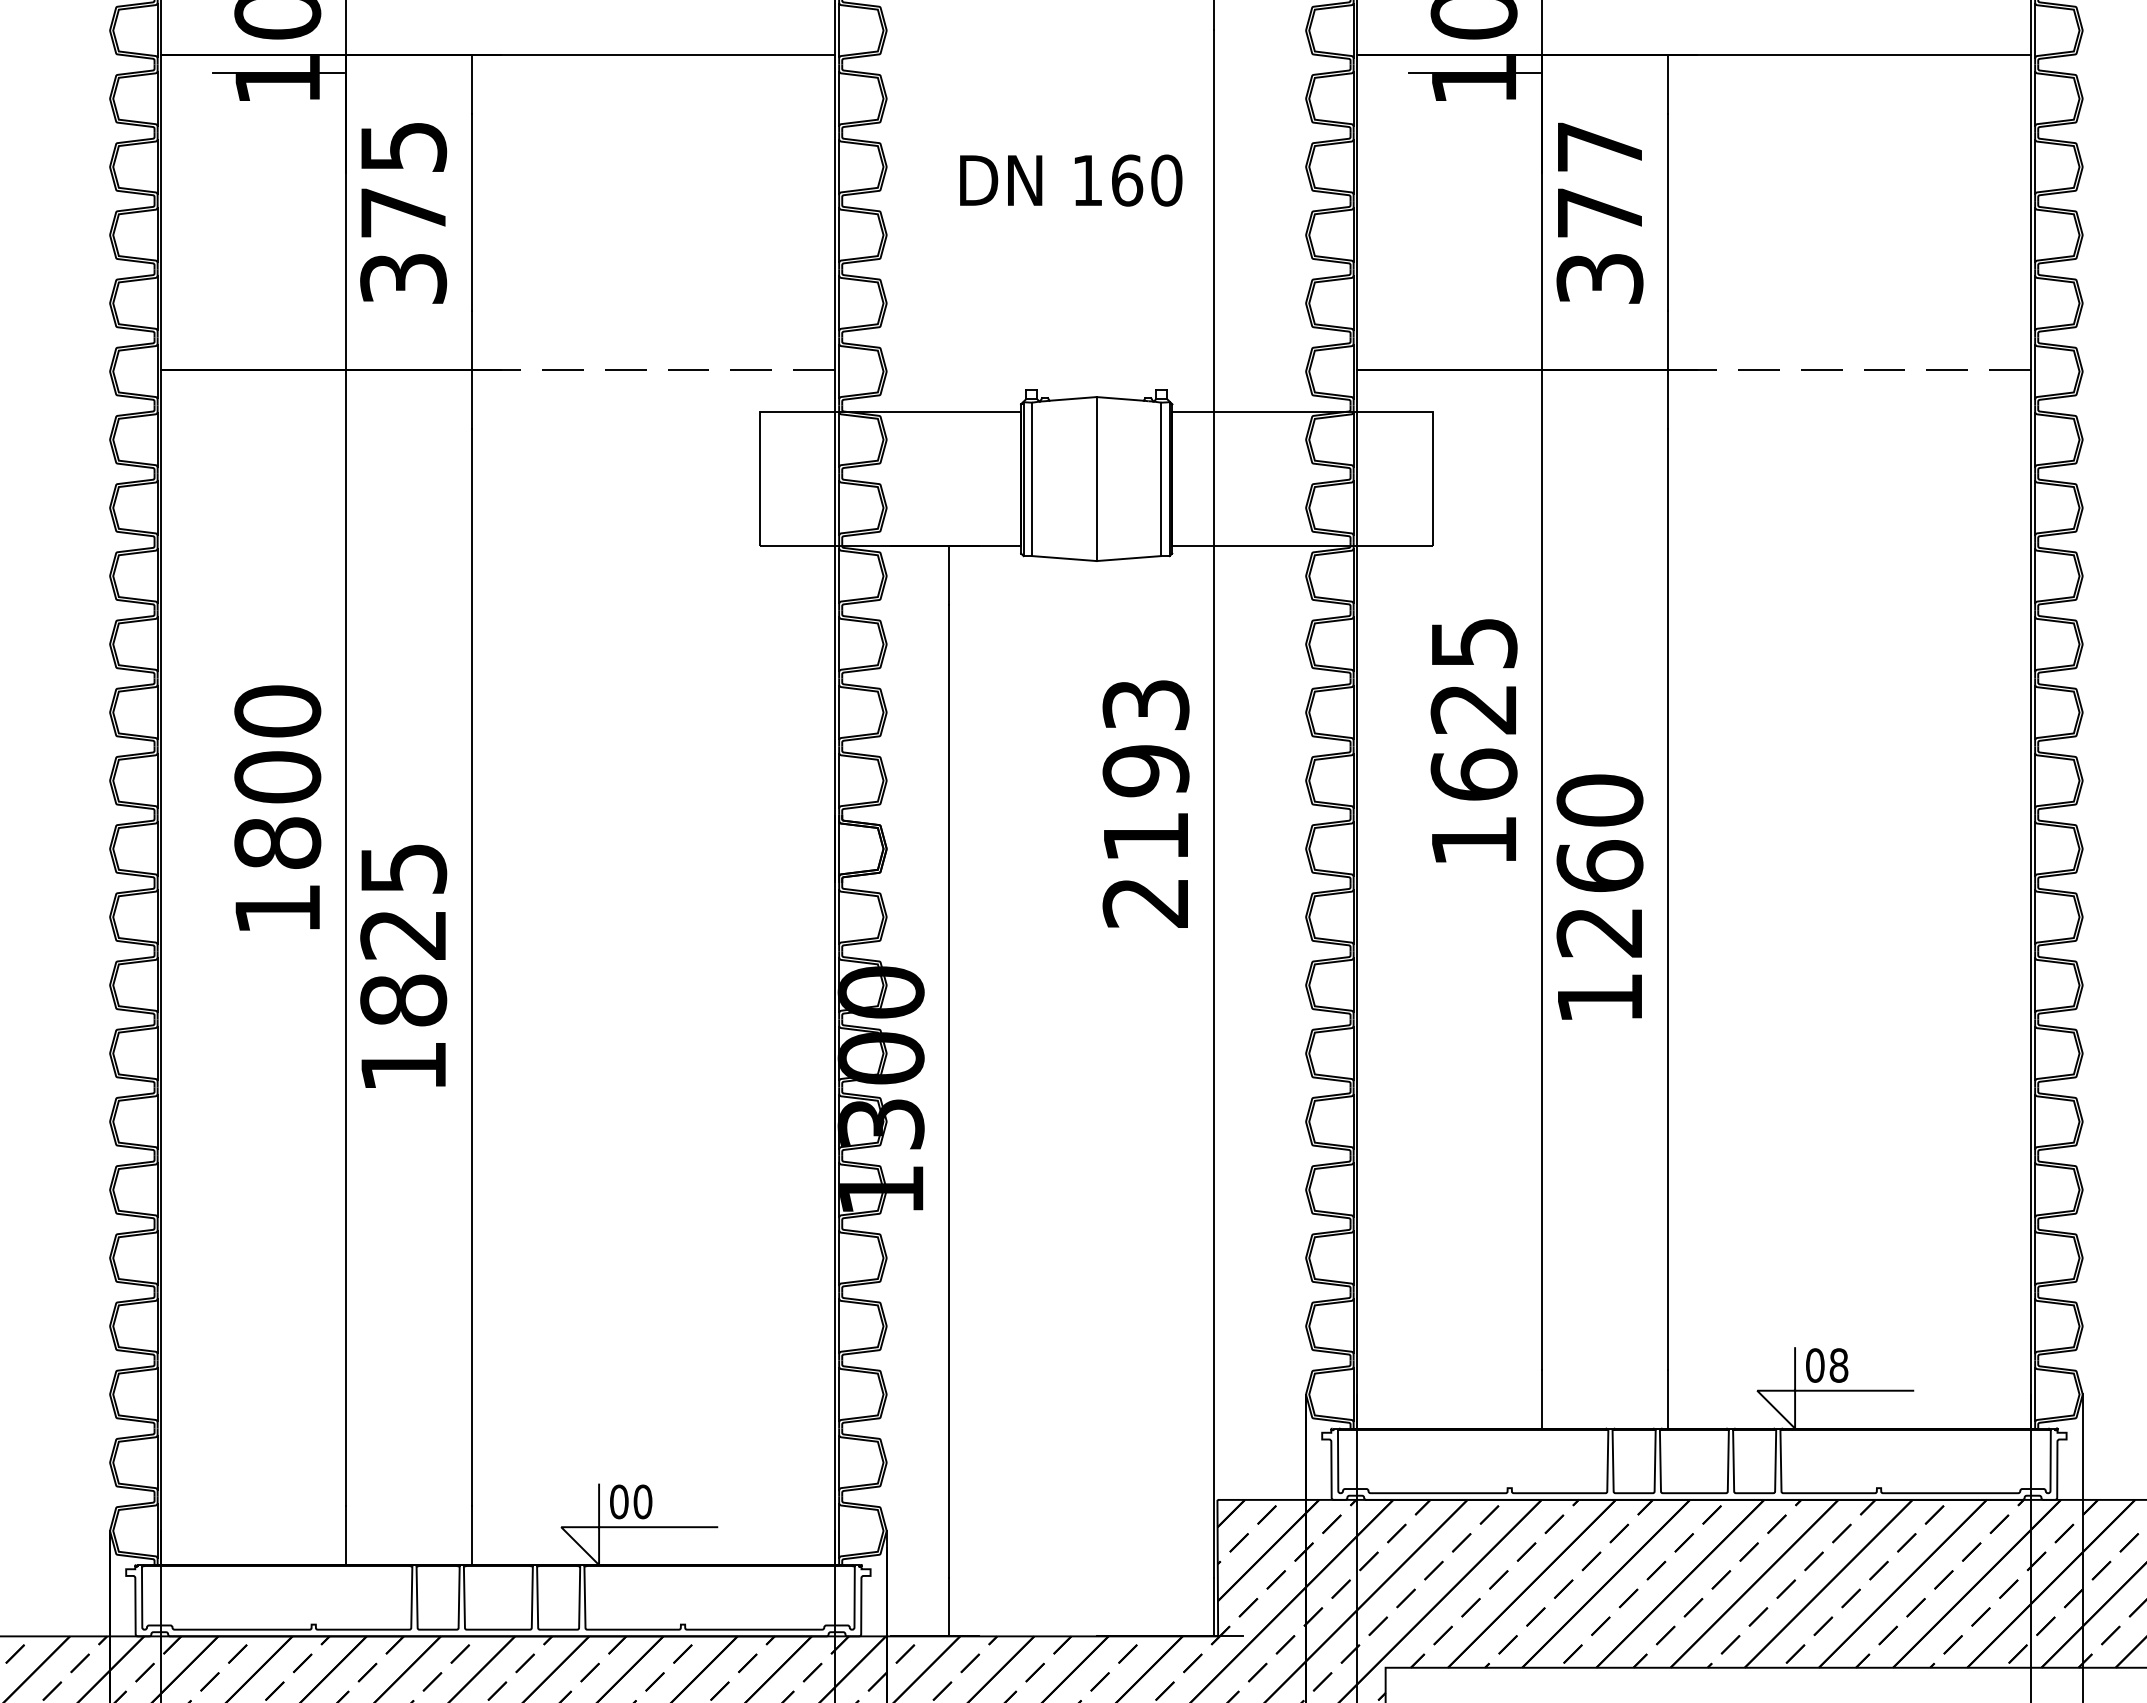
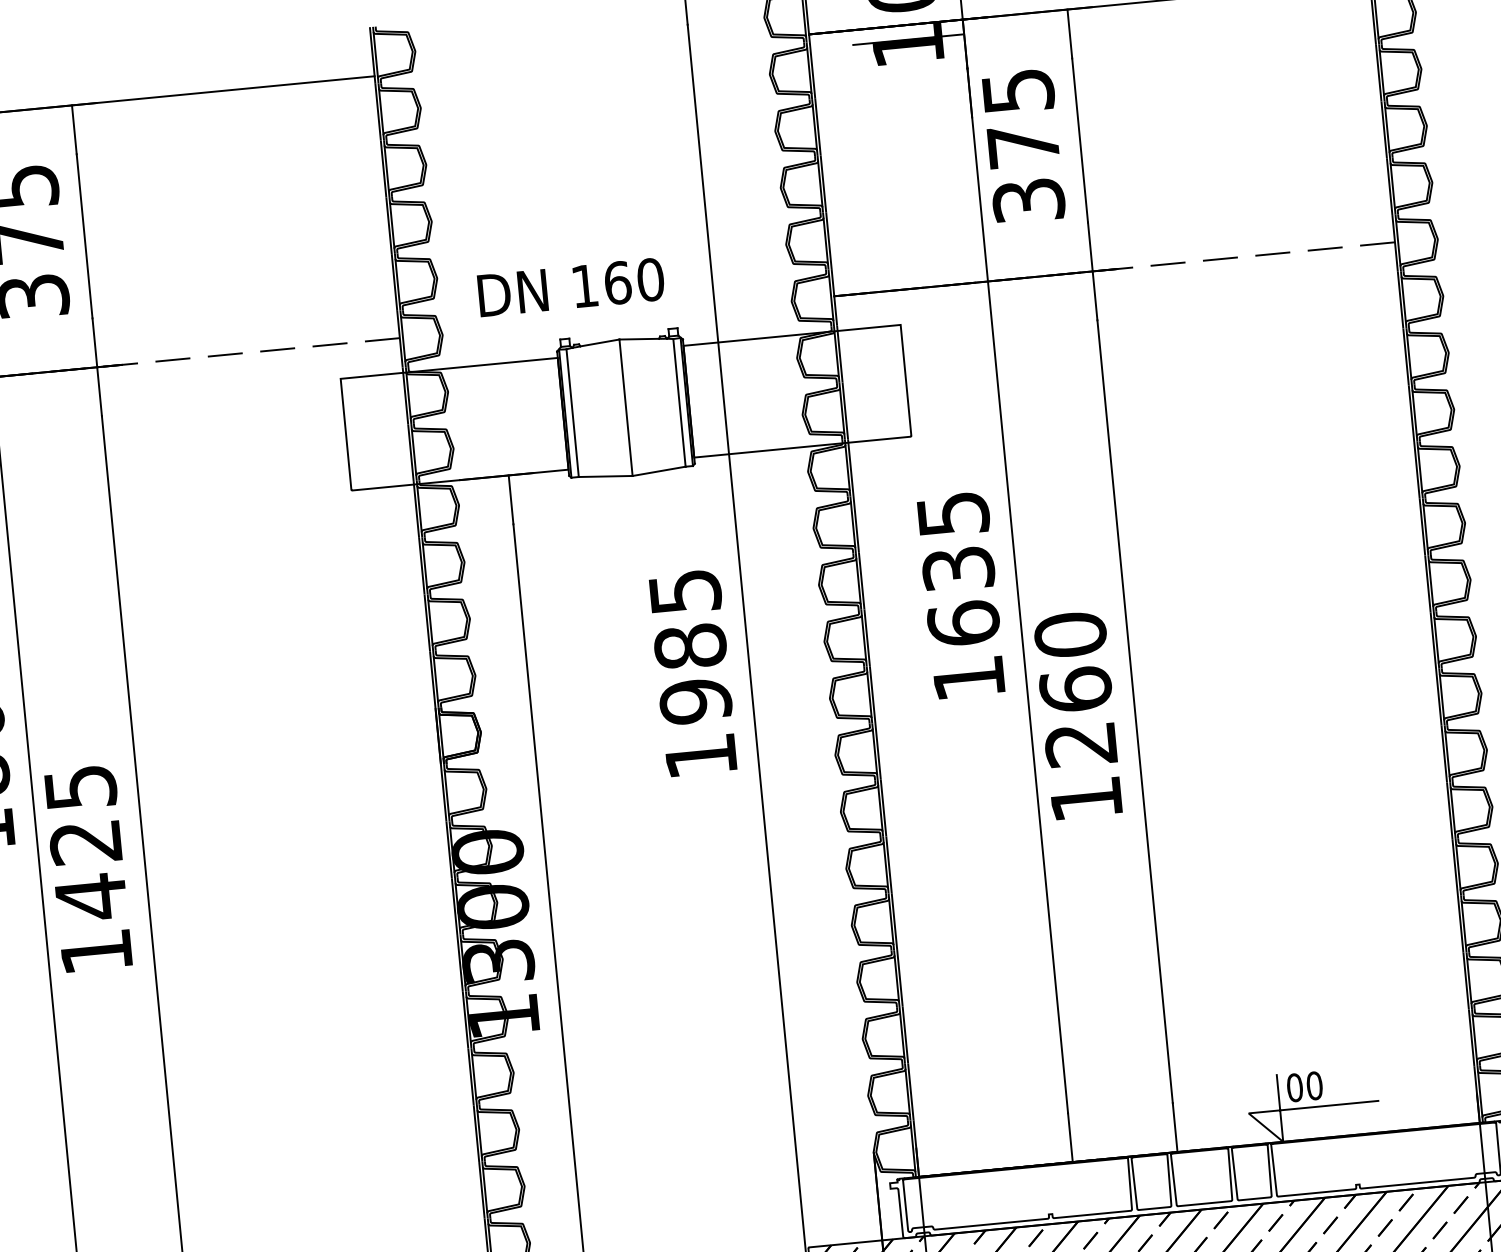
text: (1600, 146) -> (1018, 90), 377 -> 375
text: (1071, 180) -> (571, 287), moved
text: (1473, 709) -> (958, 569), 1625 -> 1635
text: (1145, 803) -> (692, 673), 2193 -> 1985
text: (403, 1000) -> (91, 897), 1825 -> 1425
text: (1838, 1365) -> (1314, 1085), 08 -> 00

